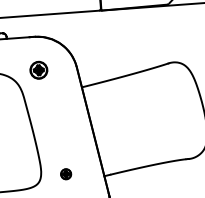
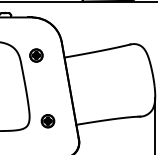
part: (38, 70) -> (36, 55), moved
part: (65, 174) -> (47, 121), size x1.67

